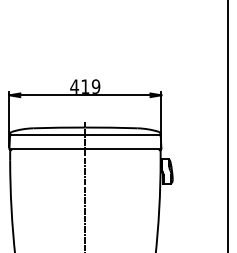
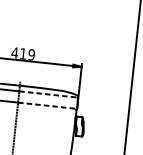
line: (122, 134) -> (48, 94), solid -> dashed
line: (123, 149) -> (47, 105), solid -> dashed

